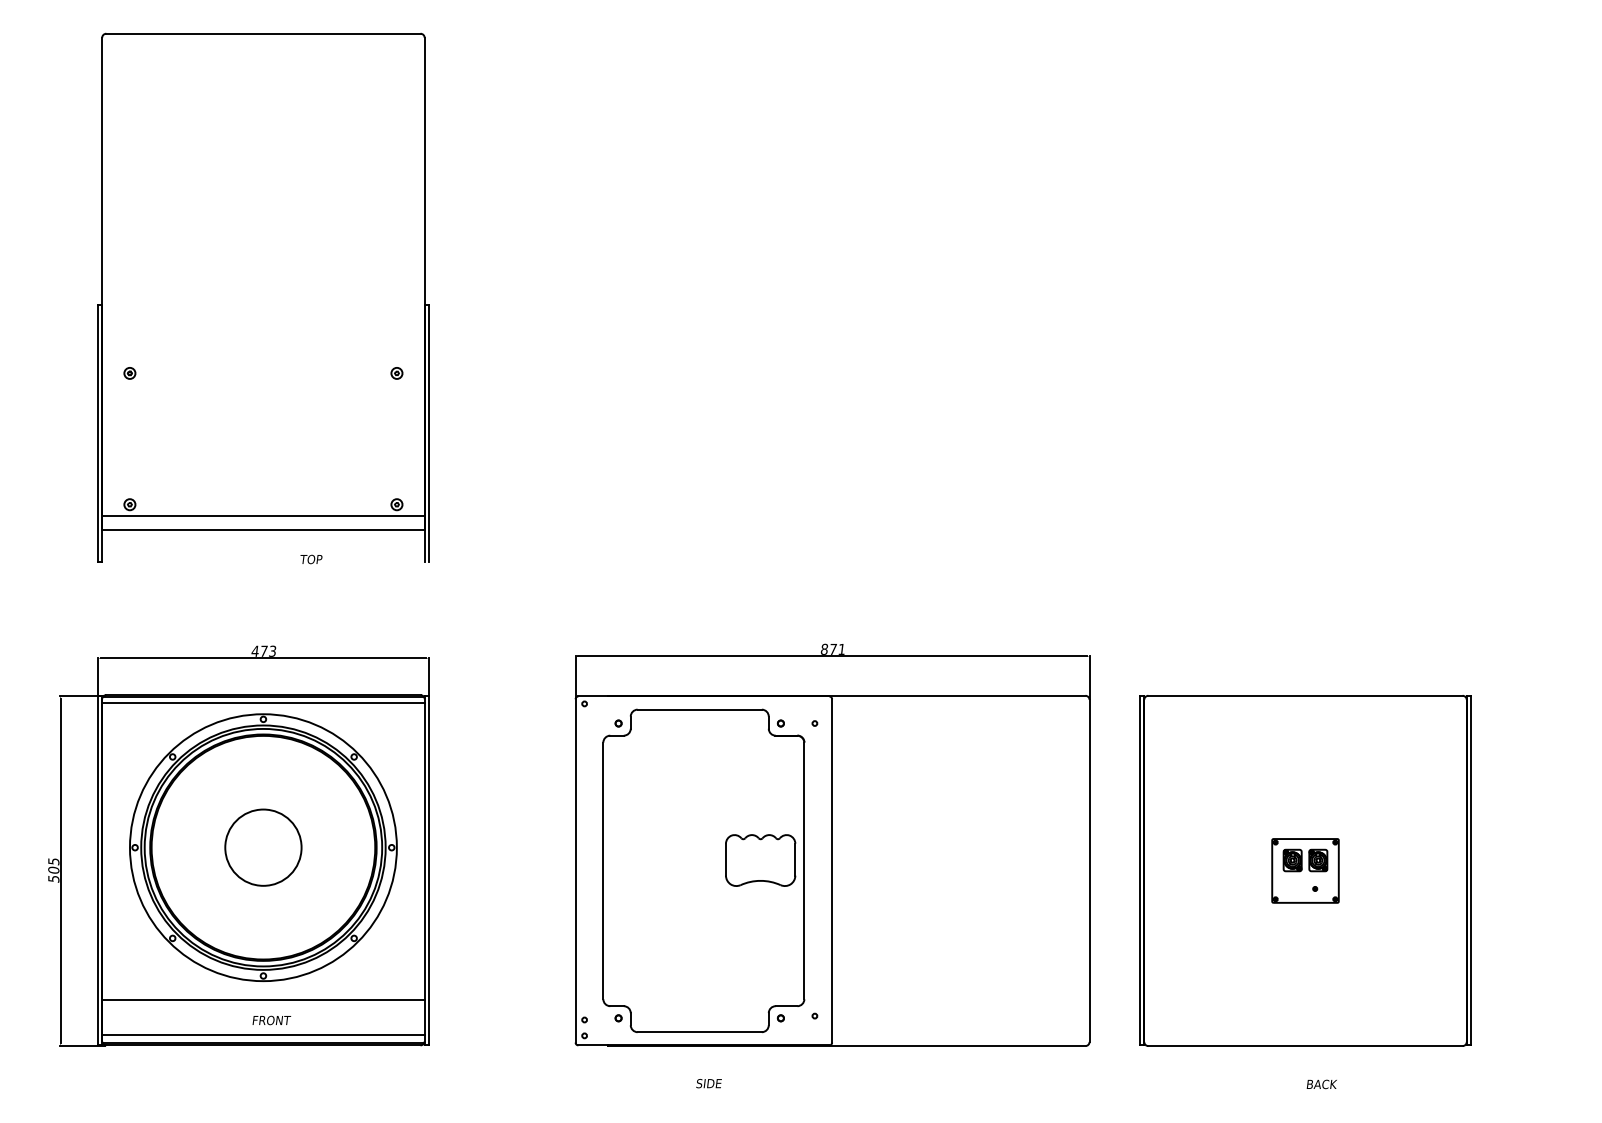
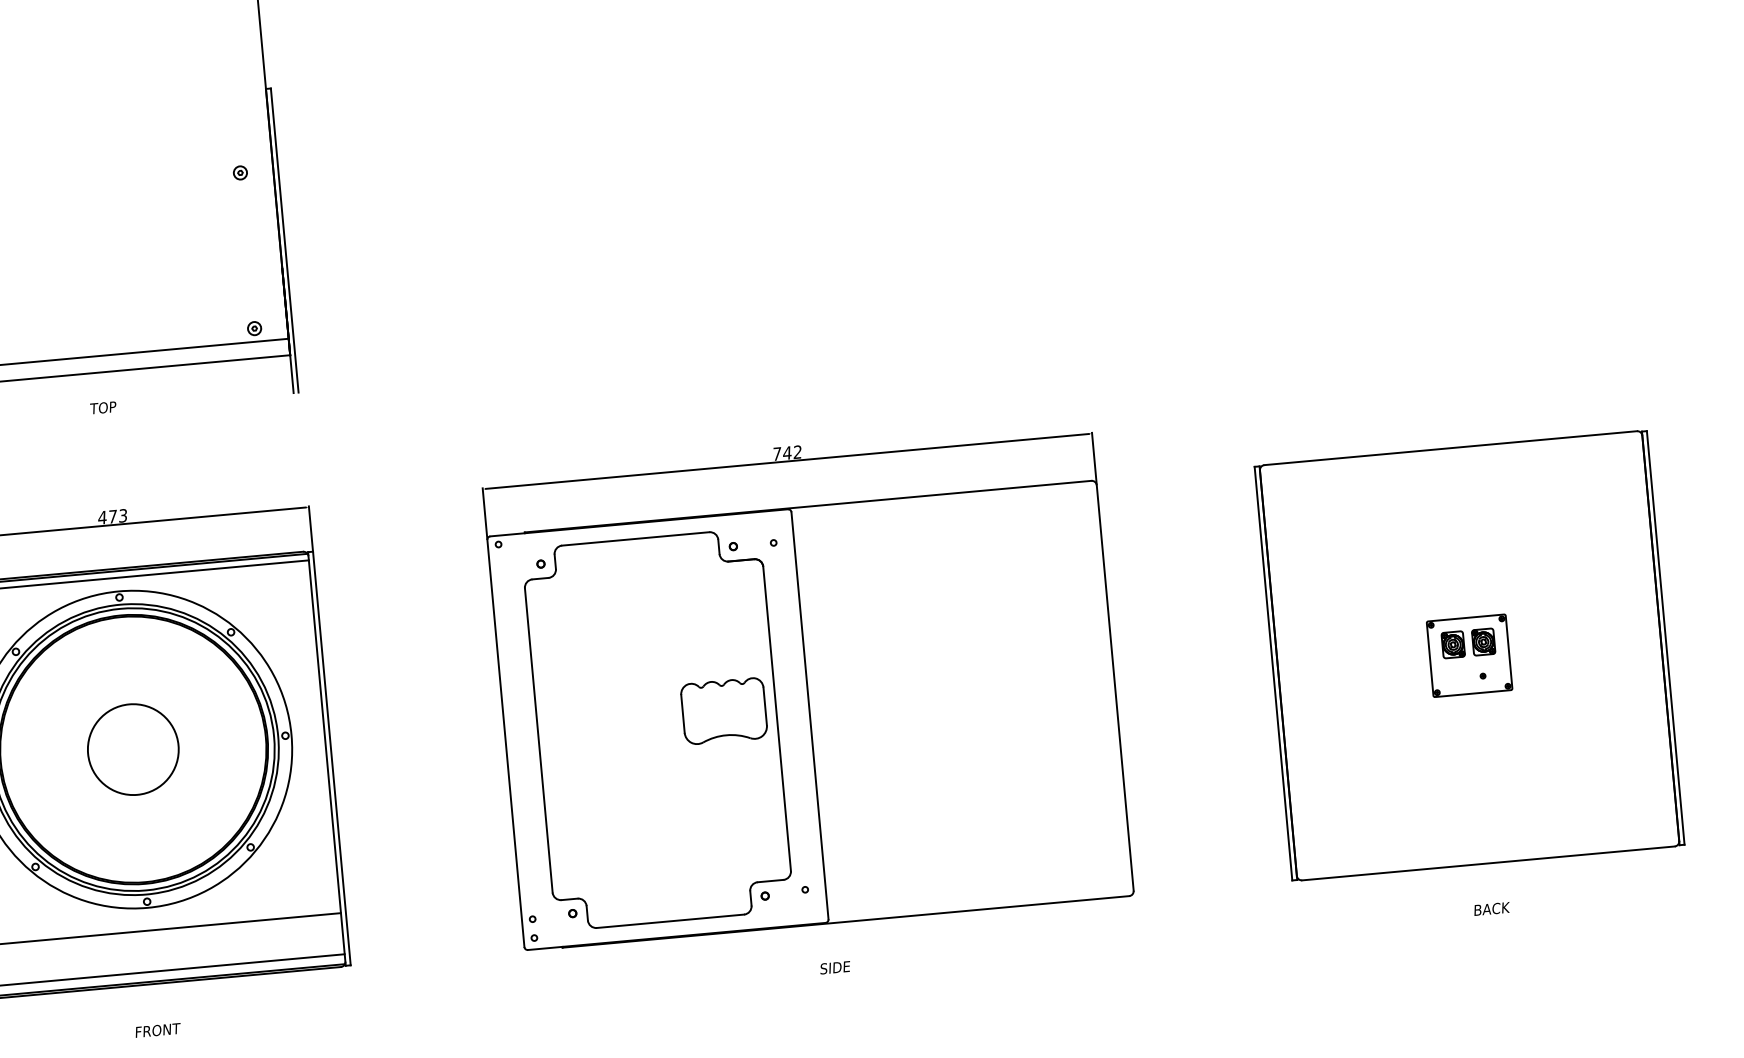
text: (311, 559) -> (103, 407), moved
text: (832, 648) -> (786, 452), 871 -> 742
part: (1305, 870) -> (1469, 655), moved
text: (271, 1020) -> (157, 1030), moved
text: (708, 1083) -> (834, 967), moved
text: (1321, 1084) -> (1491, 909), moved

